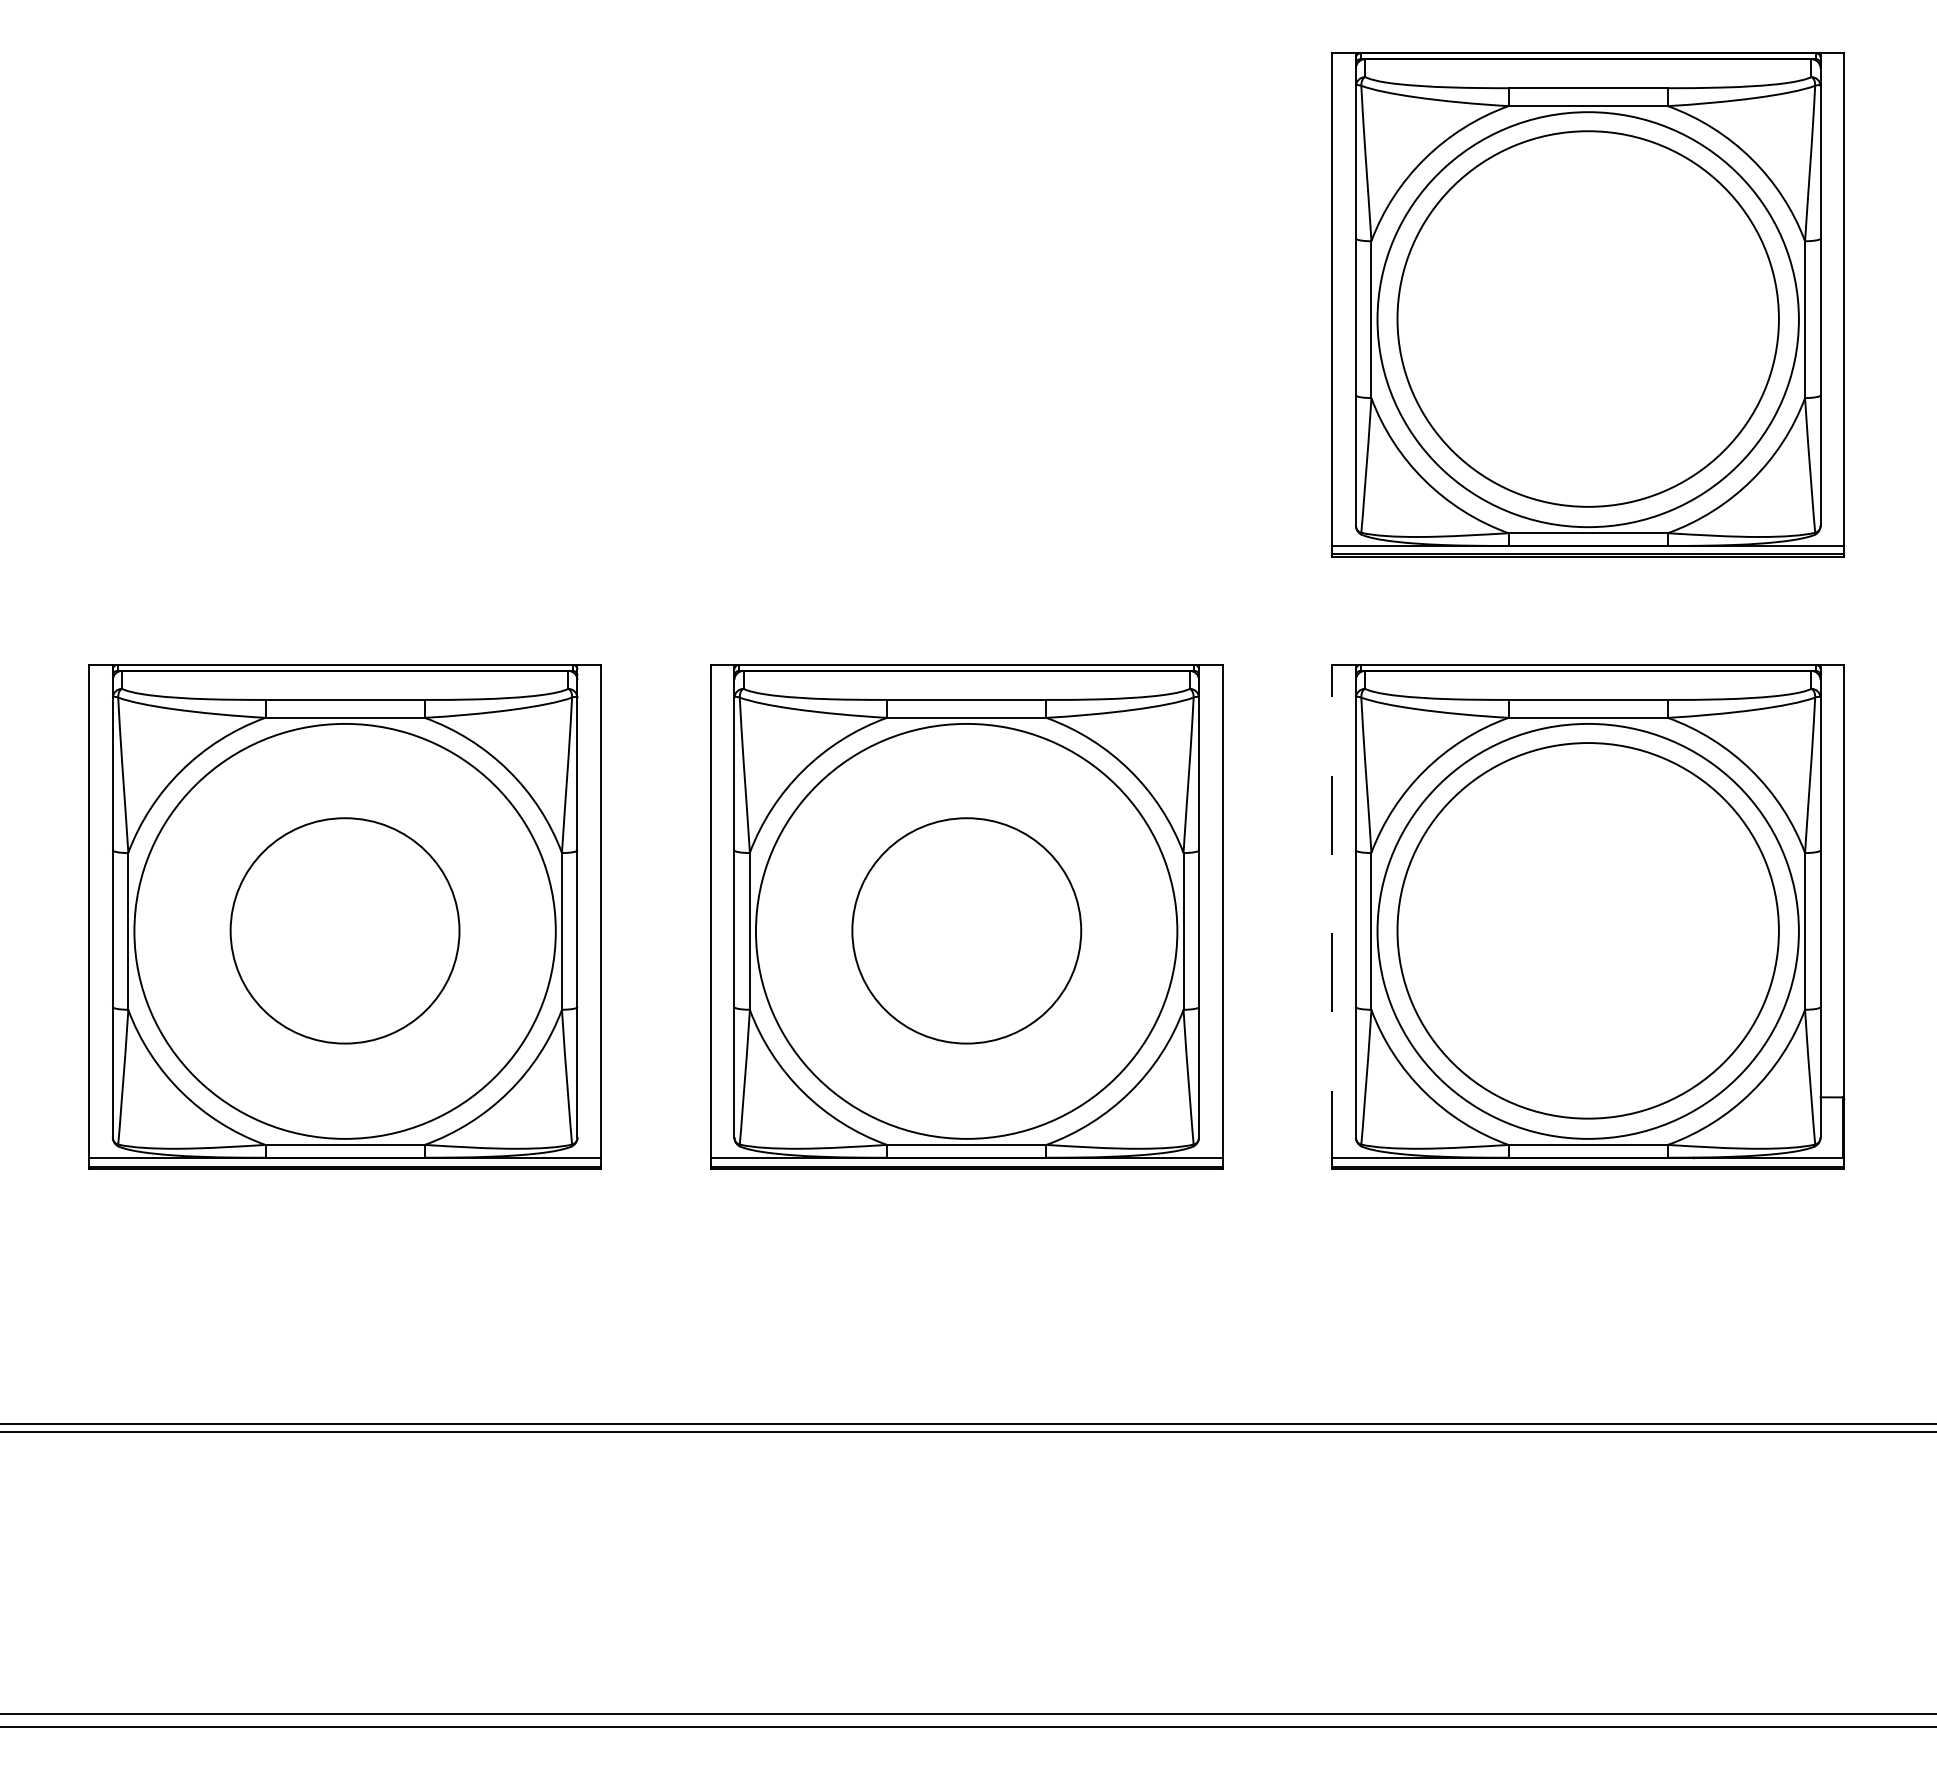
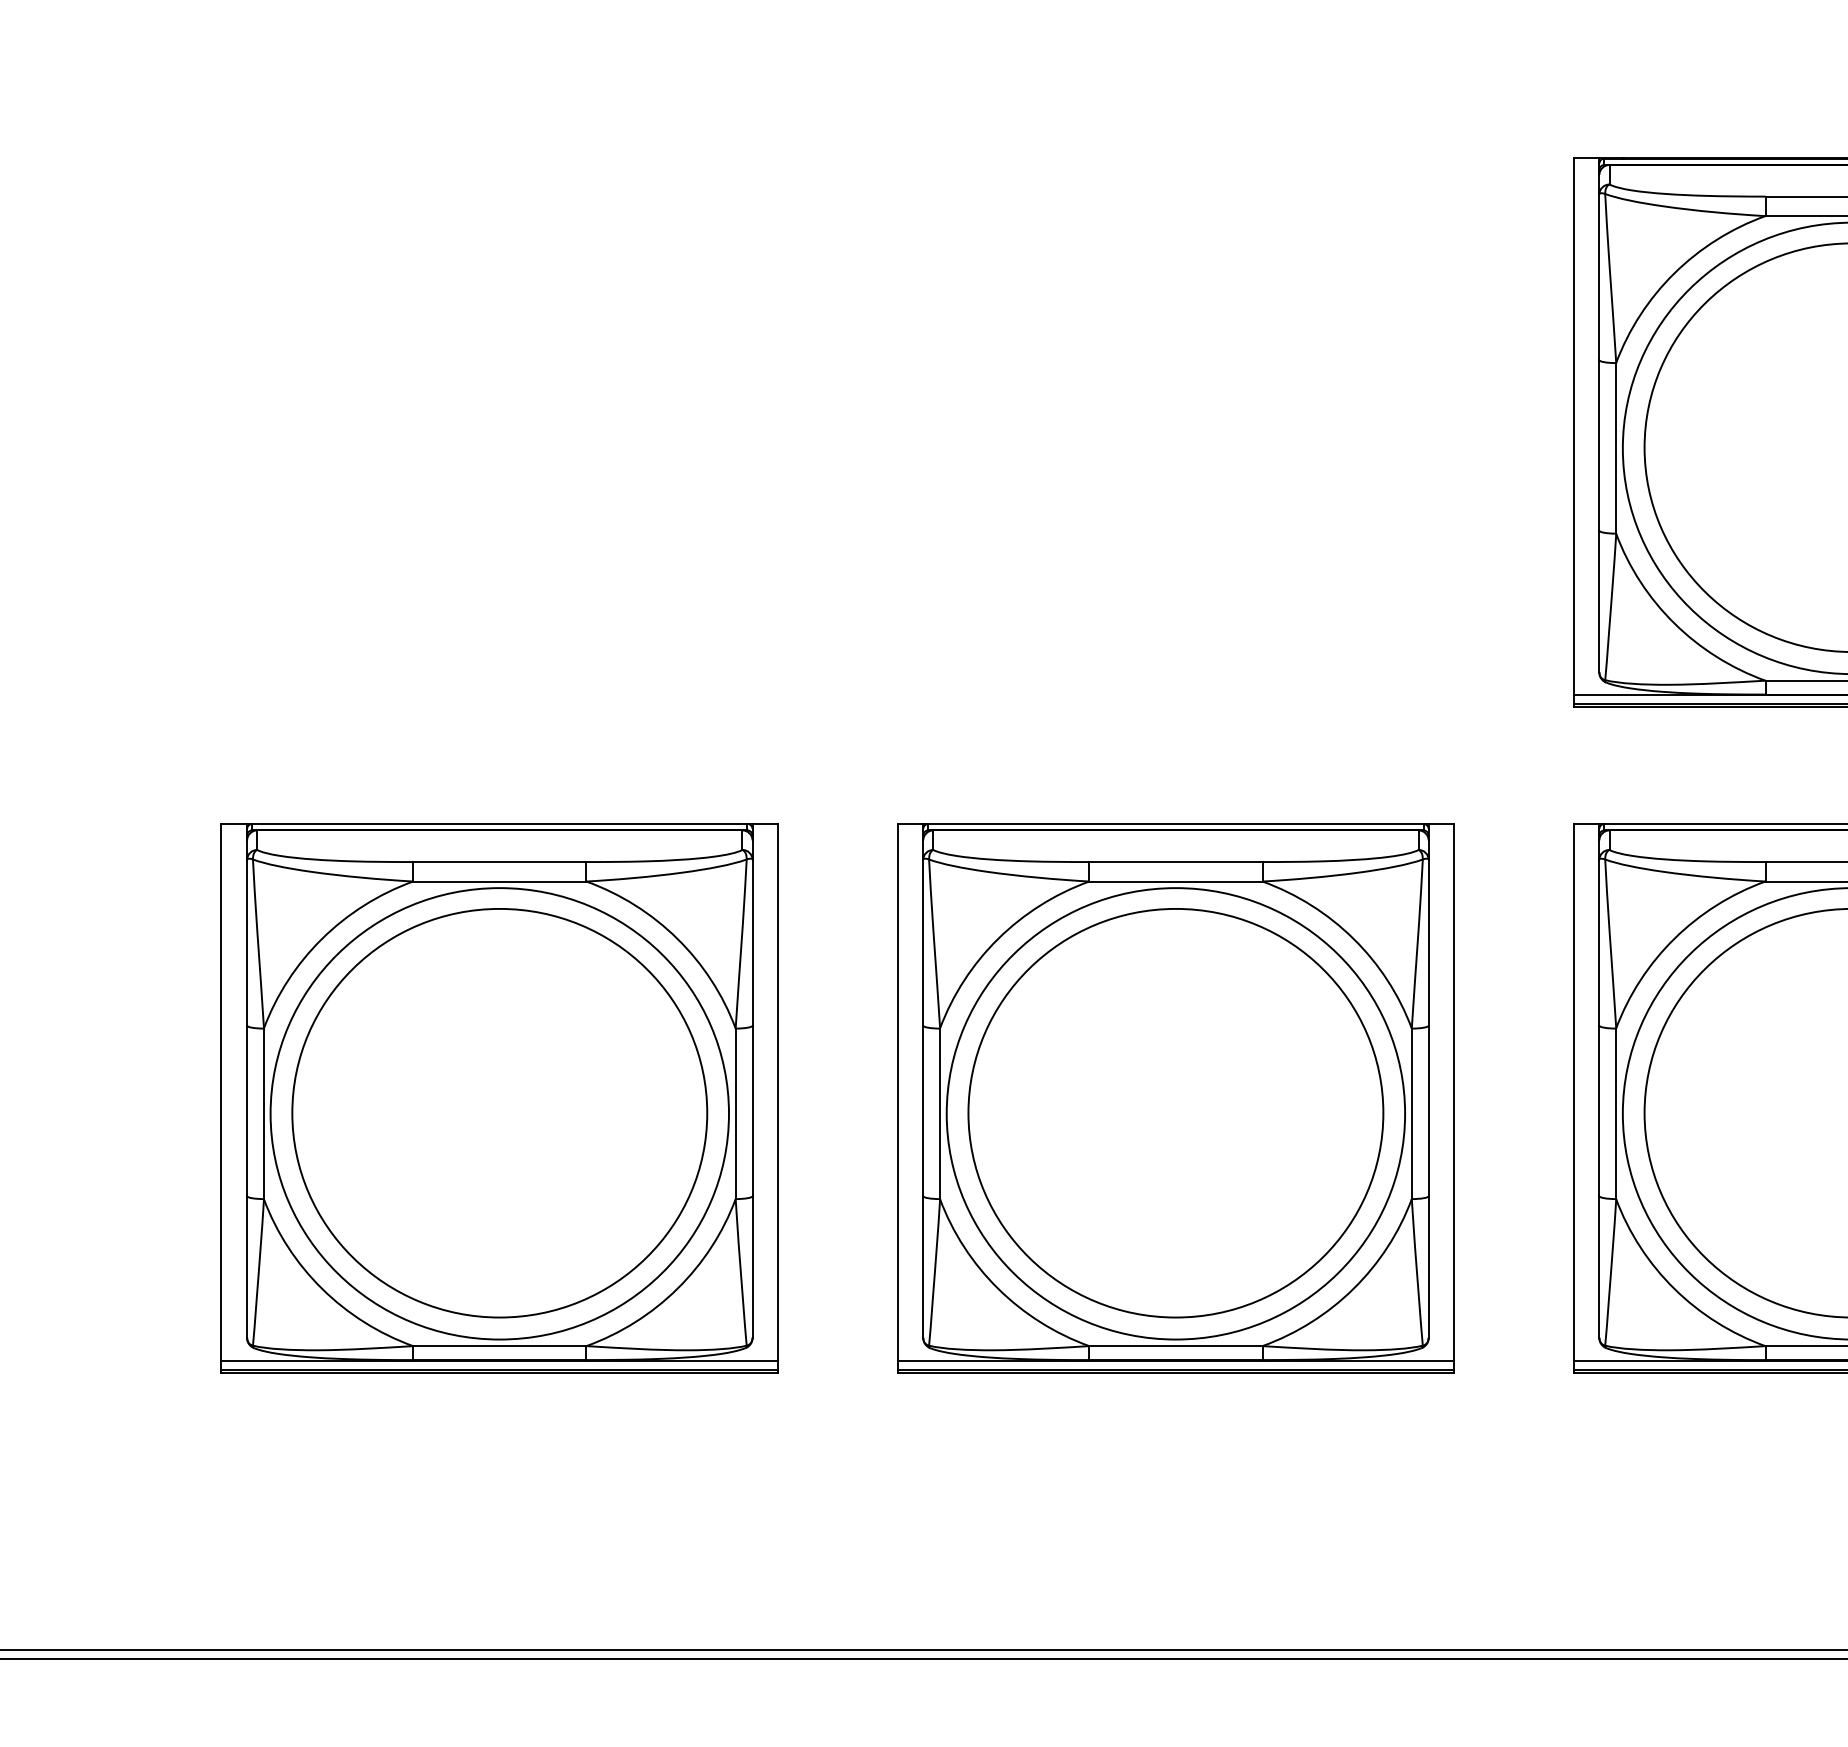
line: (1332, 916) -> (1573, 1097), dashed -> solid
part: (344, 930) -> (499, 1112), size x1.67
part: (966, 930) -> (1175, 1112), size x1.67

